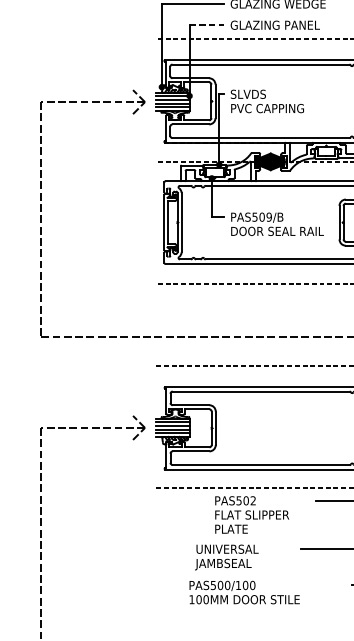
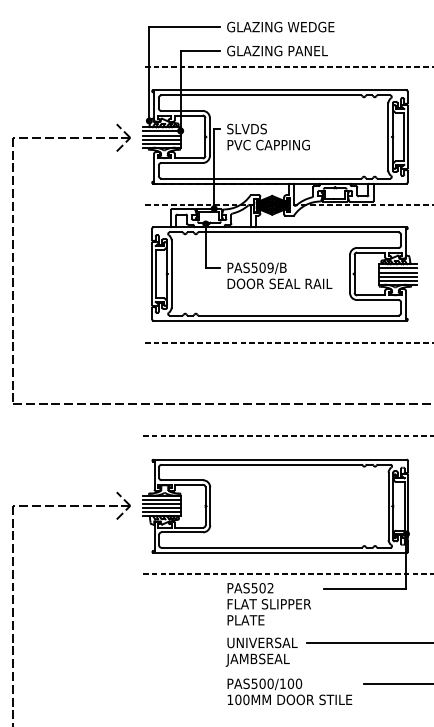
line: (207, 24) -> (200, 50), dashed -> solid
text: (251, 515) -> (268, 604), moved
text: (226, 556) -> (261, 651), moved
text: (244, 592) -> (289, 691), moved

